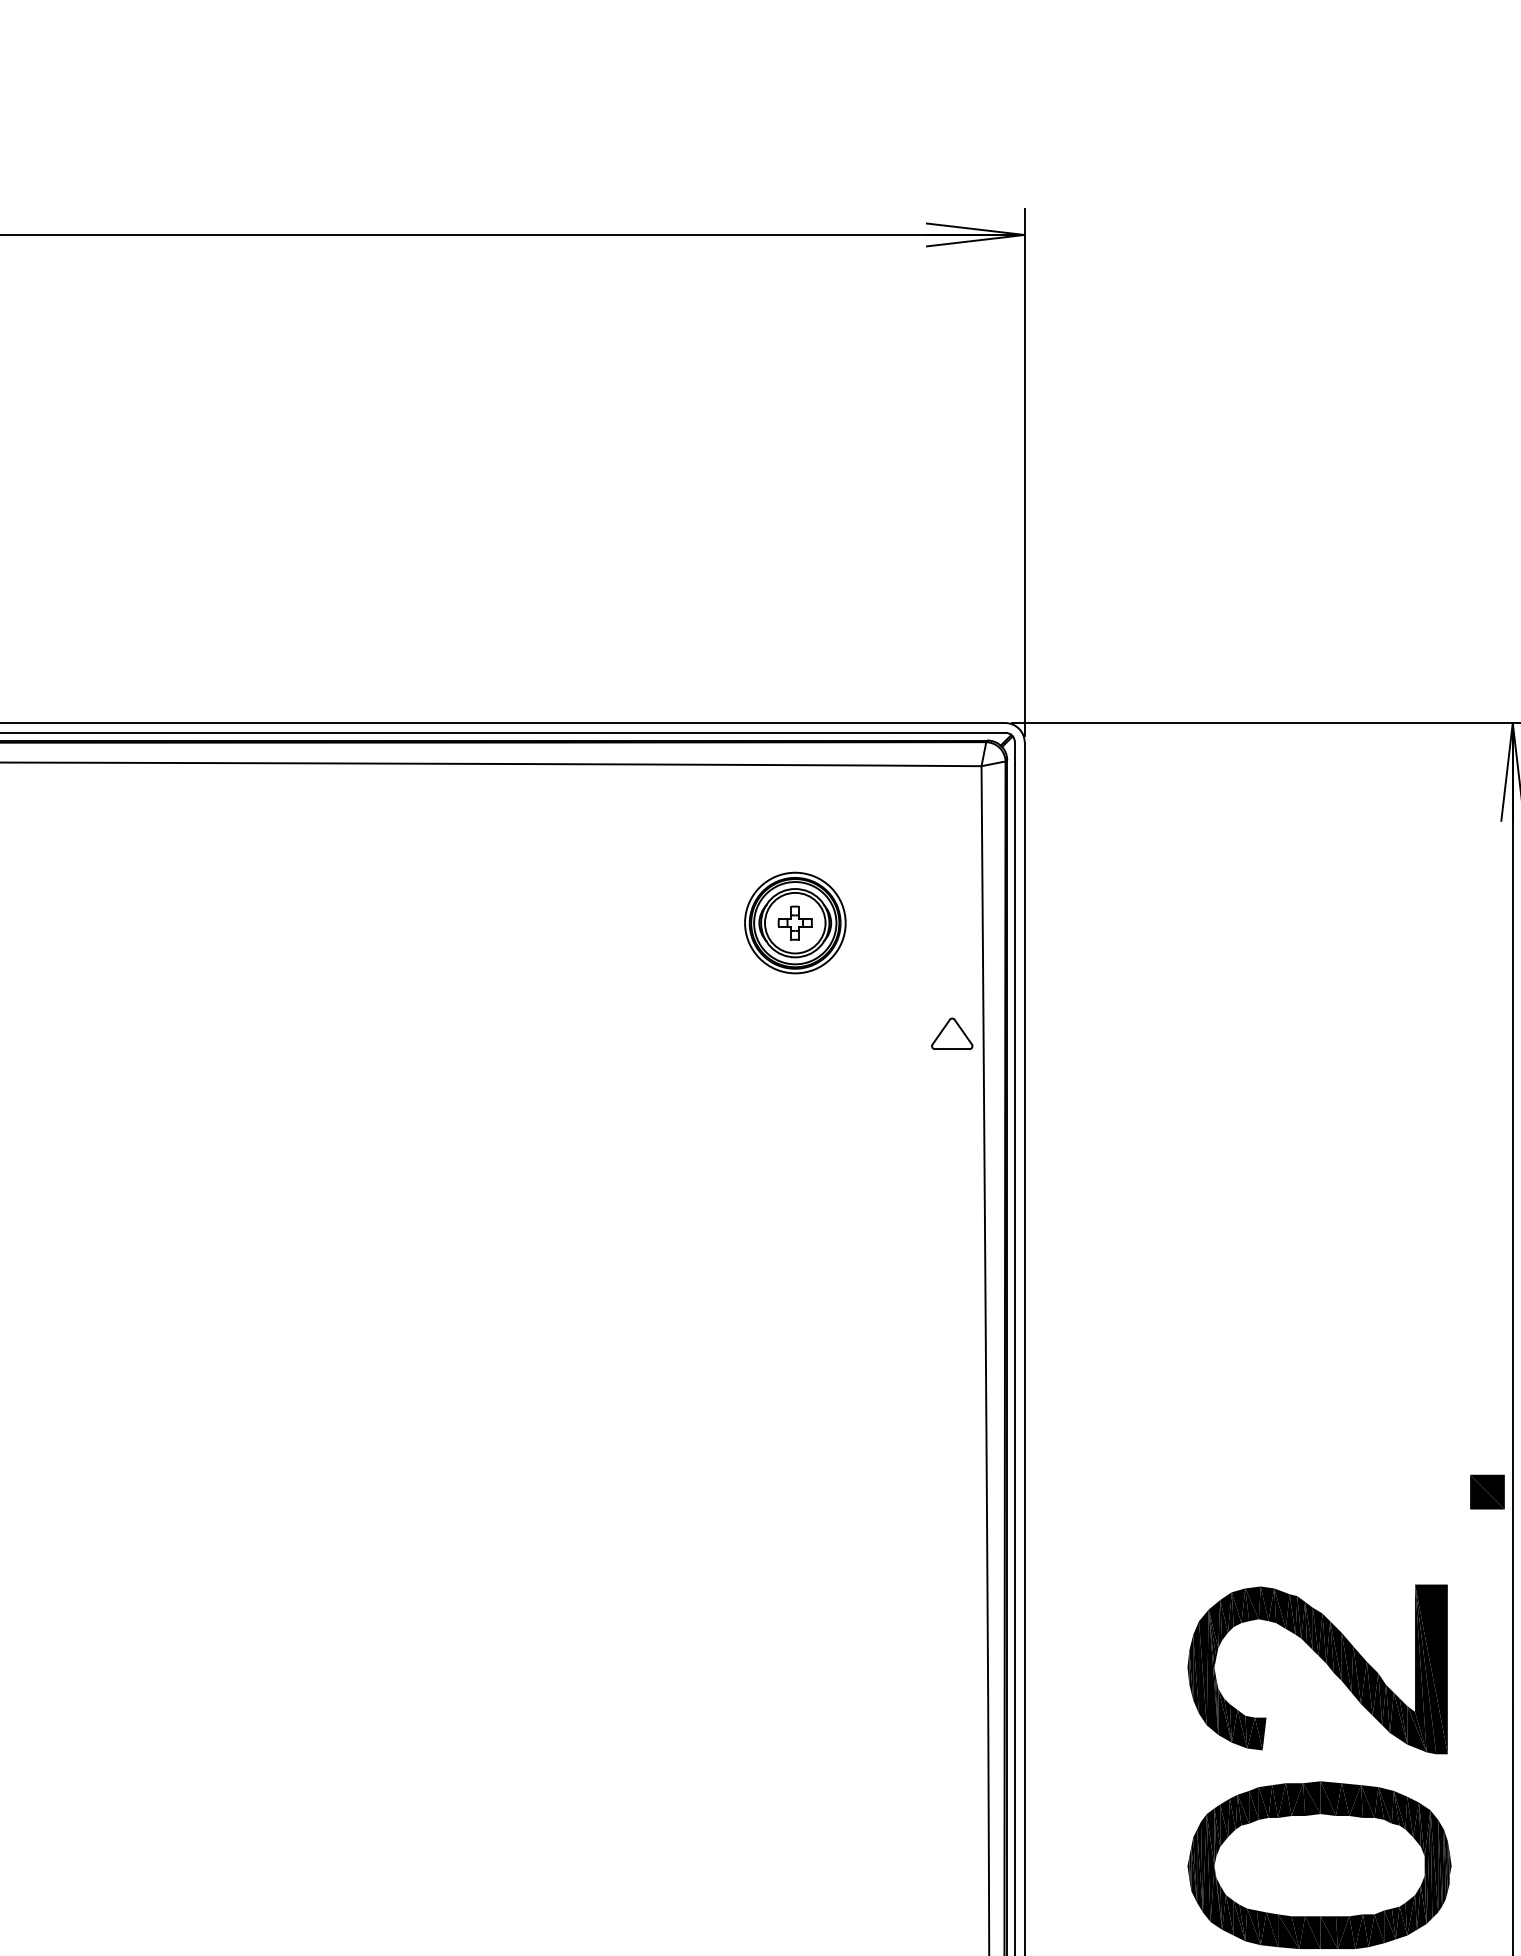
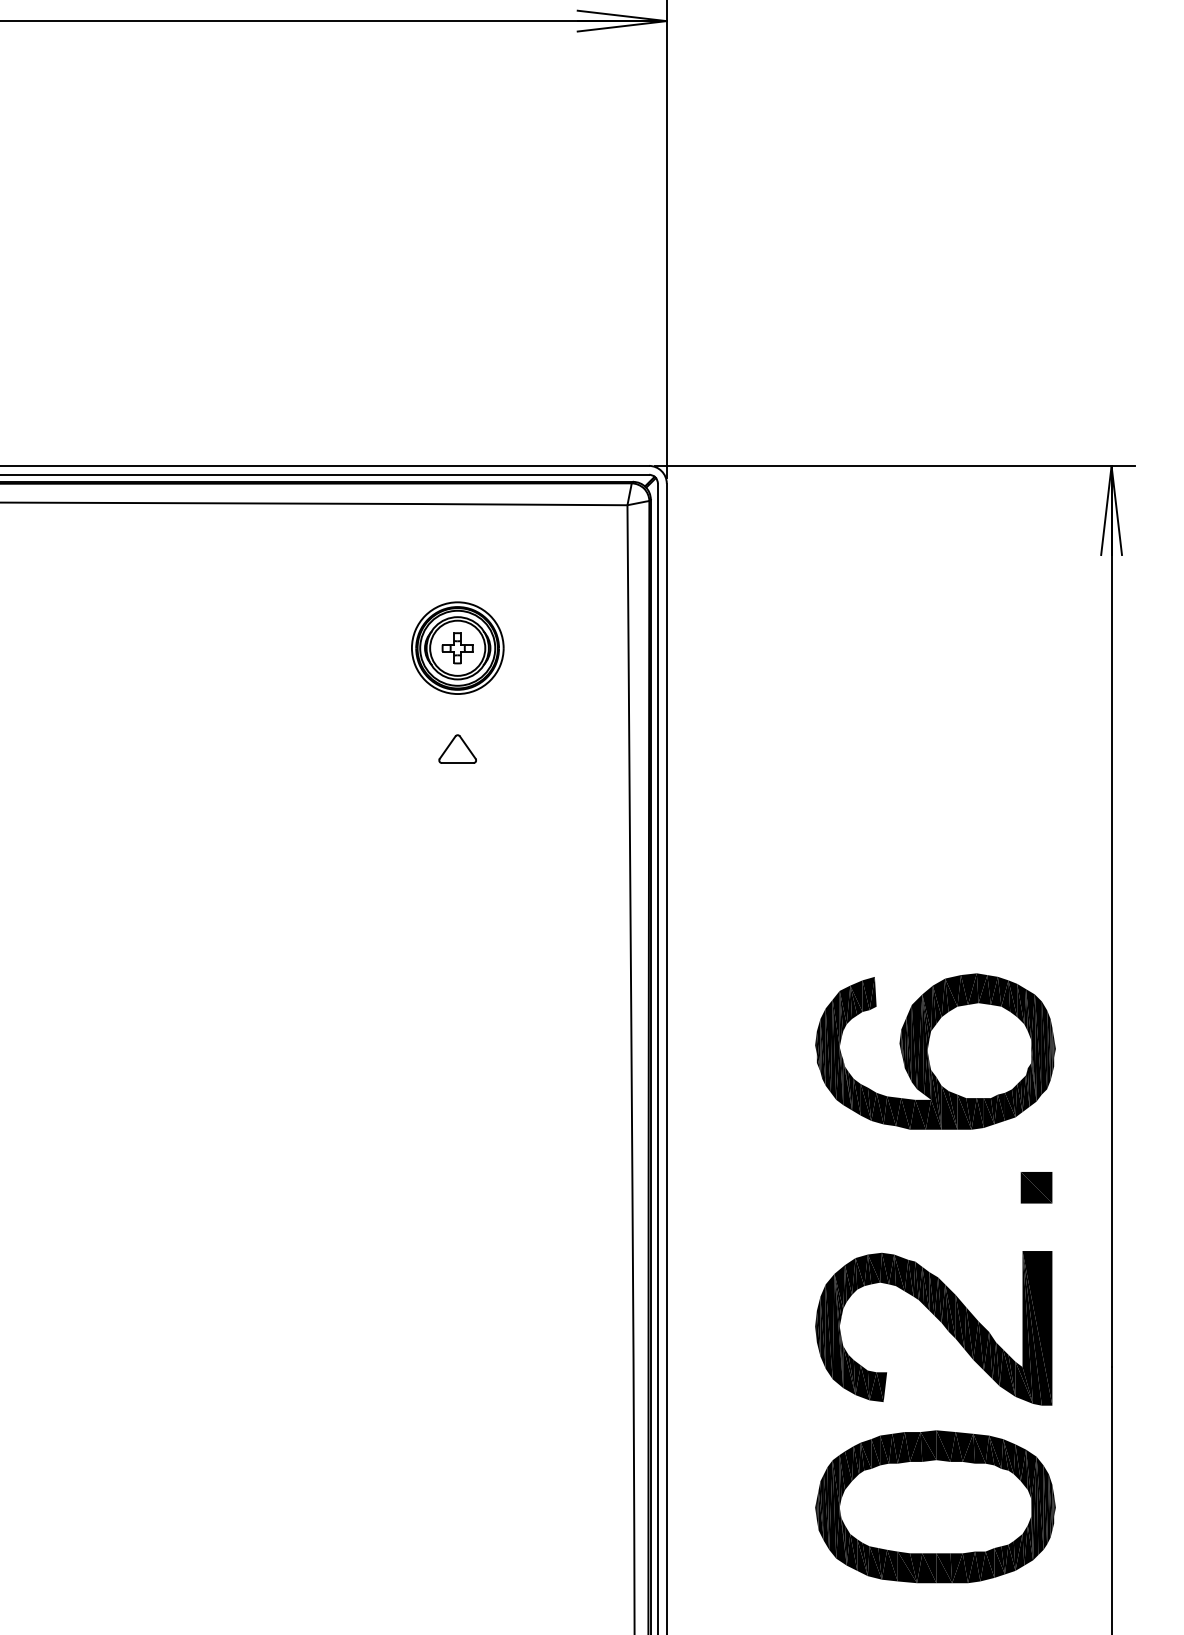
part: (952, 1033) -> (457, 748), moved
part: (1319, 1365) -> (935, 1051), added
part: (1487, 1491) -> (1036, 1187), moved

